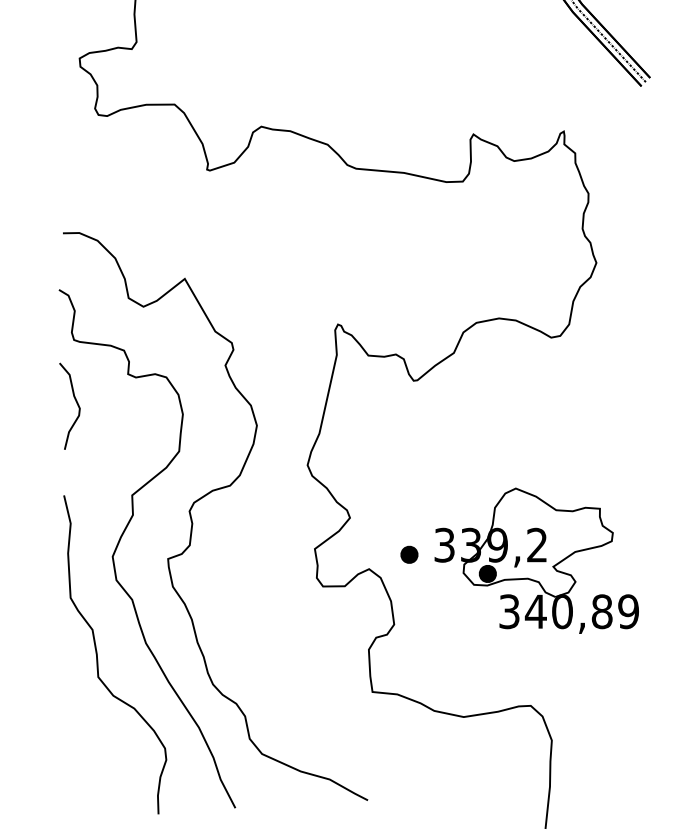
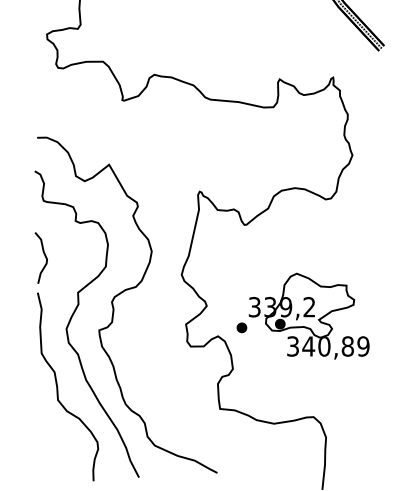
curve: (75, 403) -> (44, 256), moved
part: (535, 559) -> (308, 315), moved

